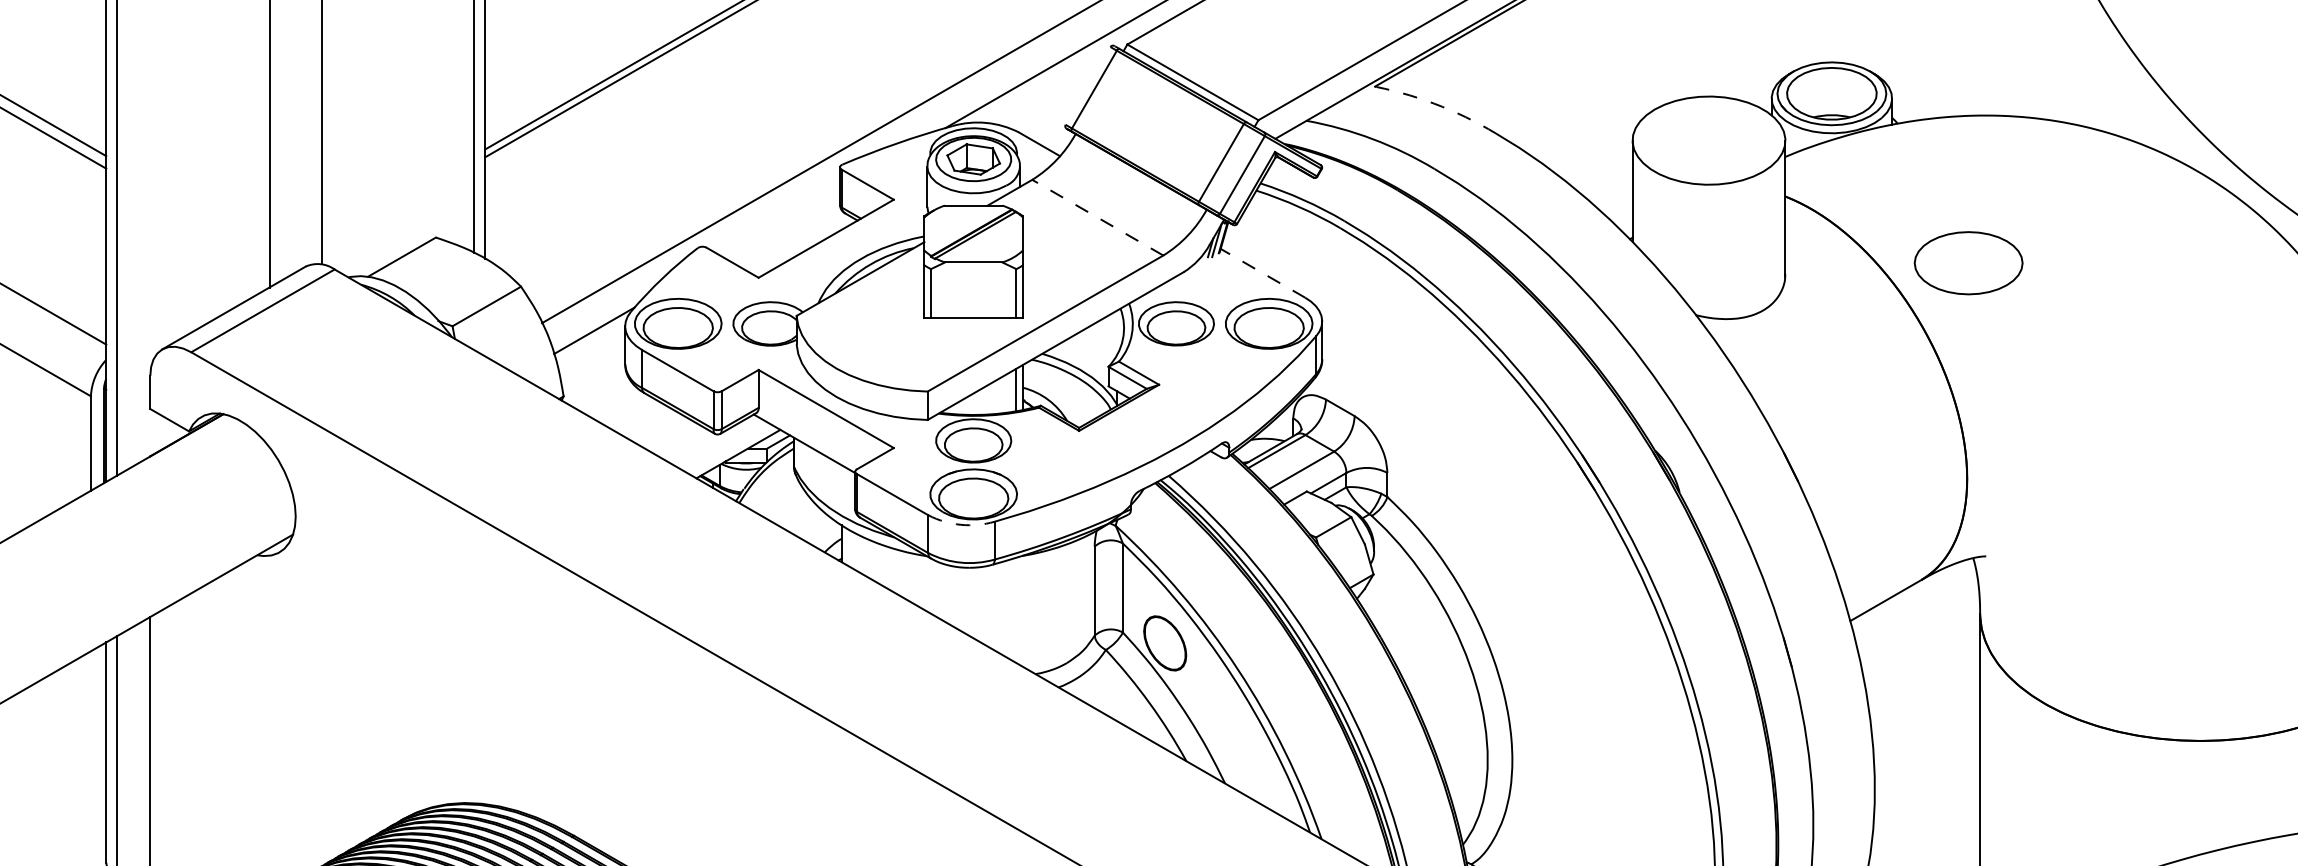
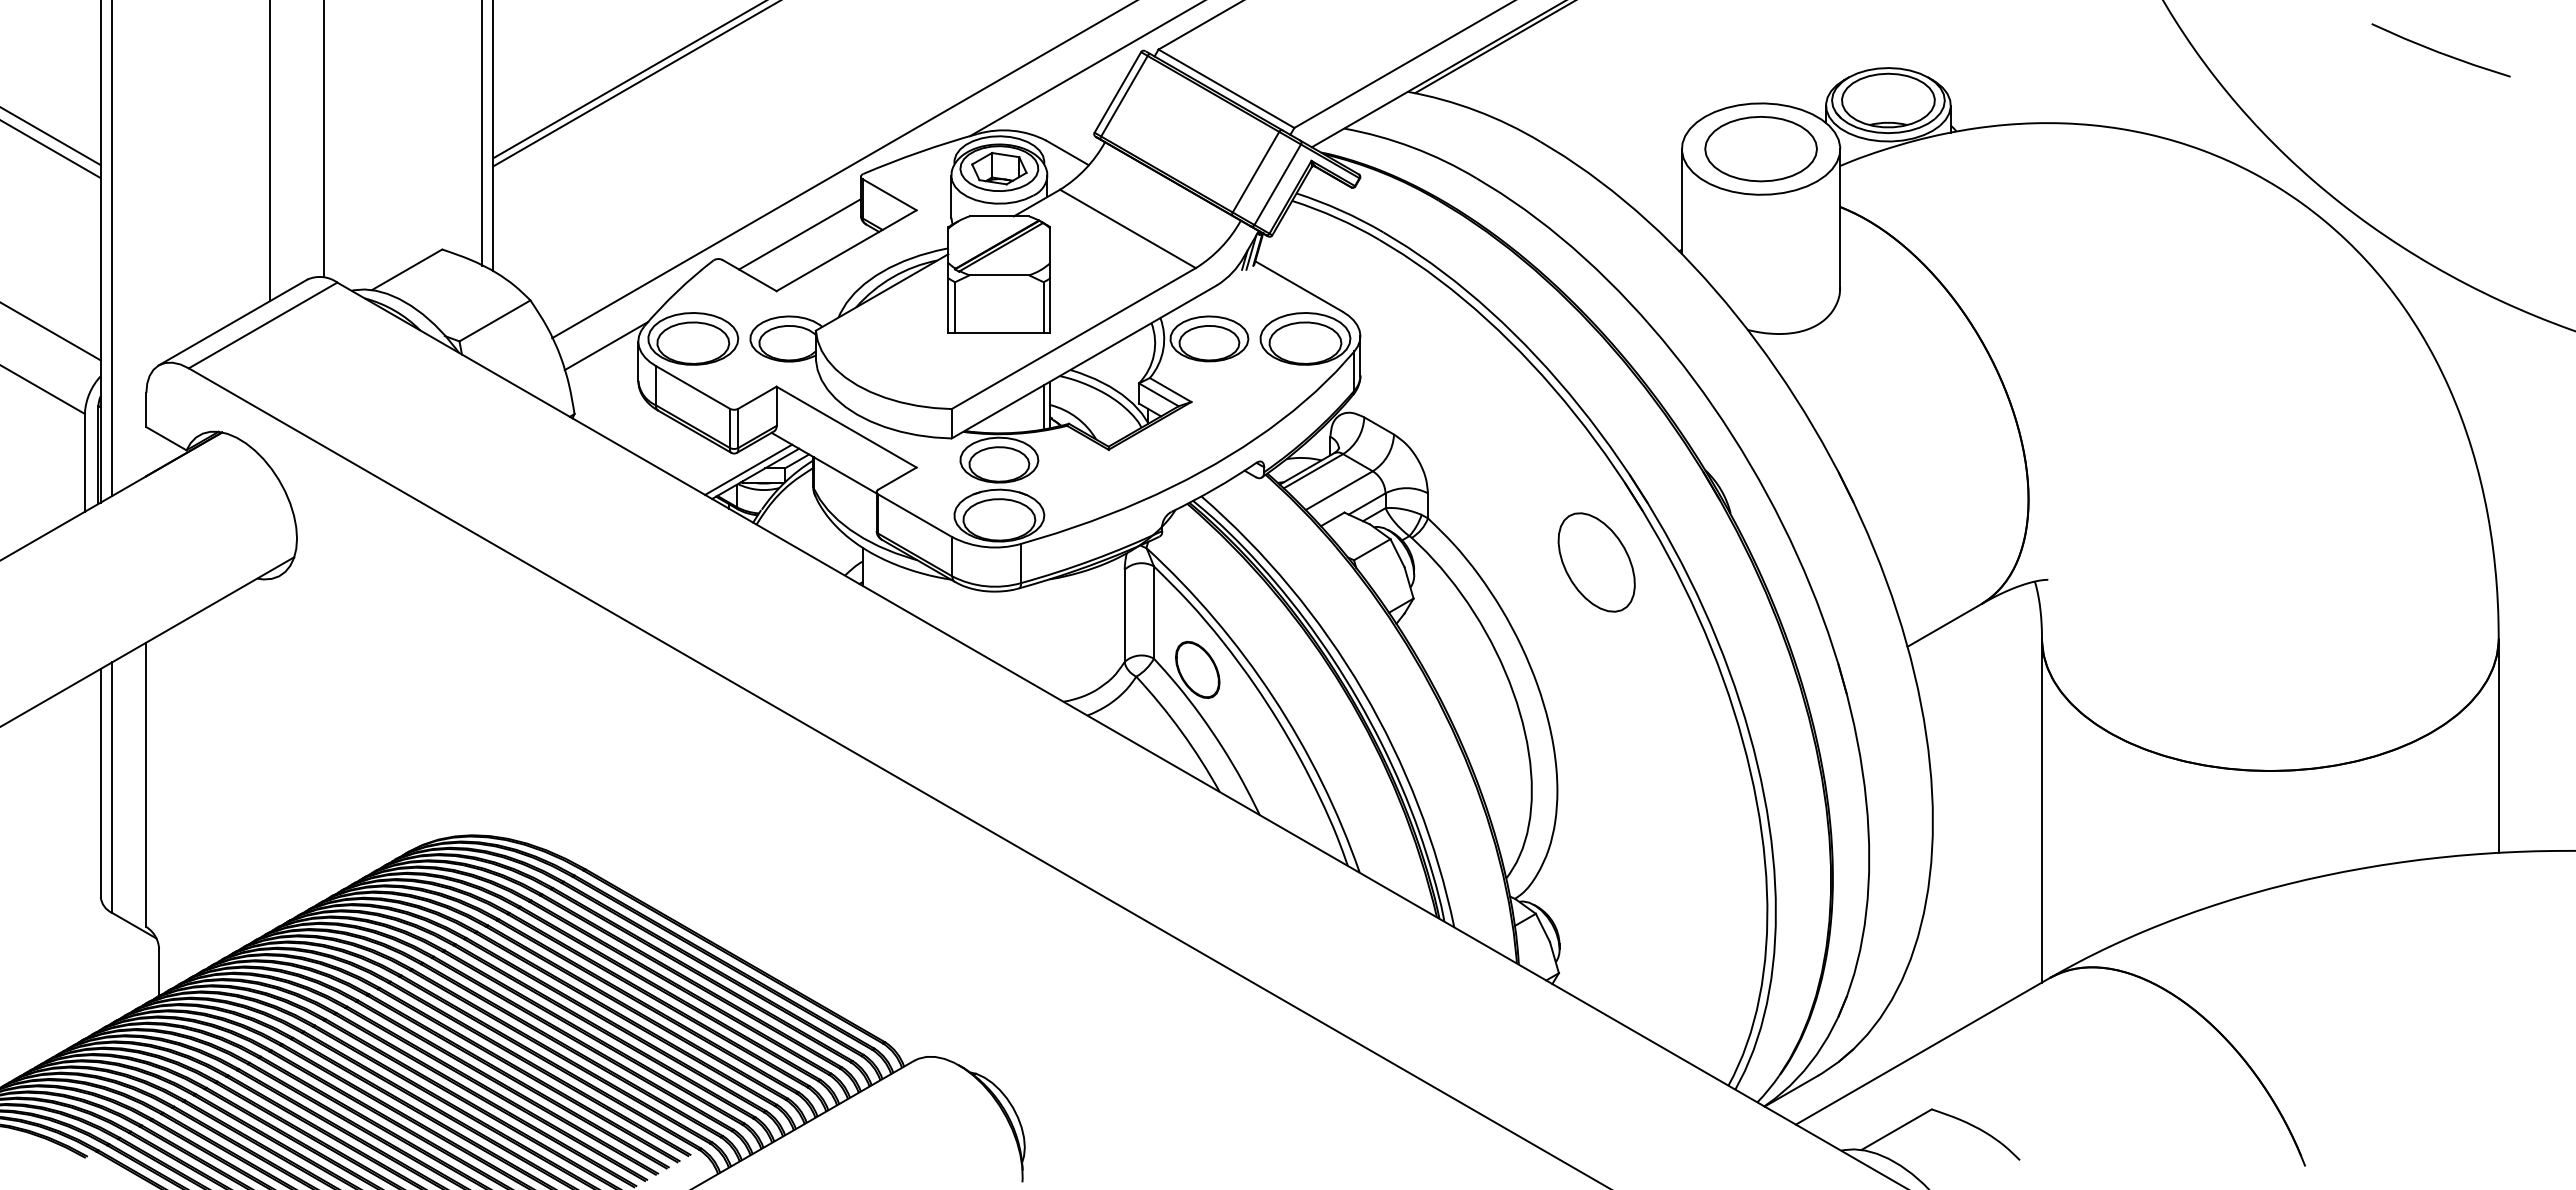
line: (1087, 85) -> (1117, 92), added
arc: (1434, 103) -> (1476, 110), dashed -> solid
line: (1097, 217) -> (1127, 228), dashed -> solid
line: (780, 223) -> (799, 234), added
part: (1968, 263) -> (1760, 149), moved
line: (1263, 273) -> (1299, 286), dashed -> solid
line: (731, 449) -> (748, 469), added
arc: (961, 525) -> (986, 547), dashed -> solid
part: (1550, 539) -> (1596, 562), added

